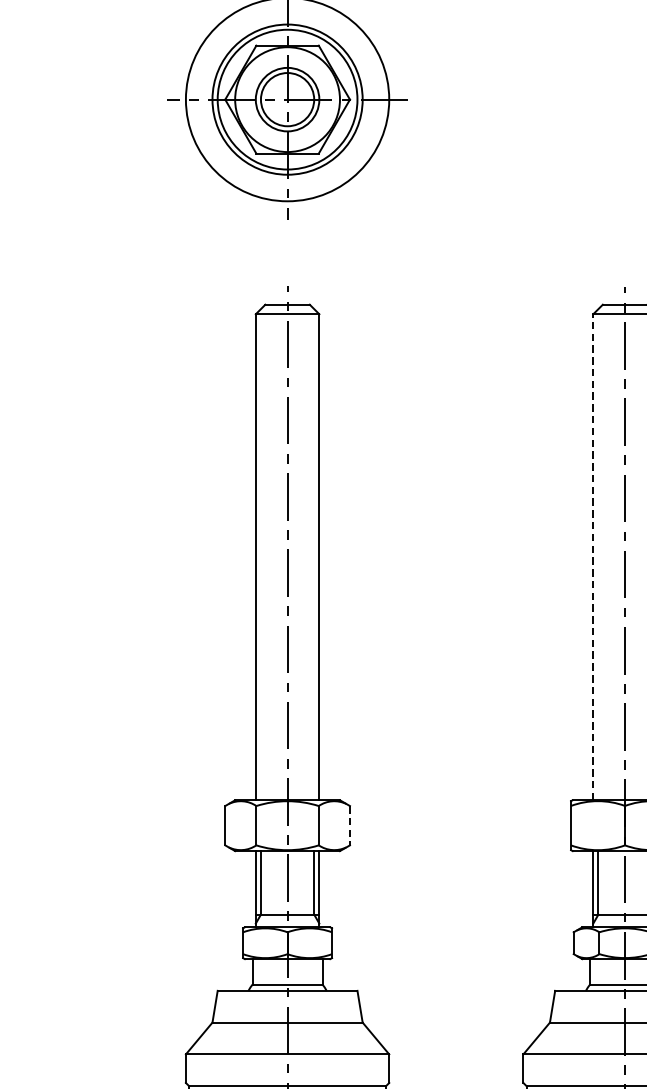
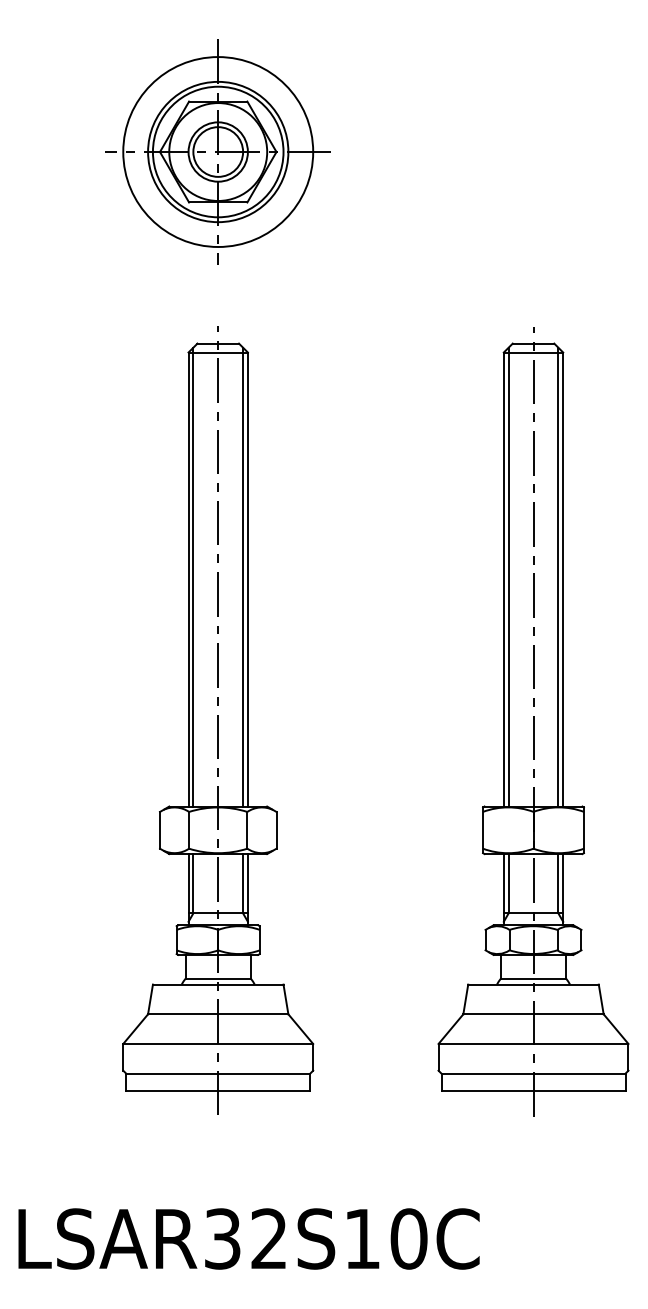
line: (261, 554) -> (193, 576), added
line: (314, 554) -> (243, 576), added
line: (598, 554) -> (508, 576), added
line: (592, 557) -> (503, 579), dashed -> solid
line: (349, 825) -> (276, 830), dashed -> solid

